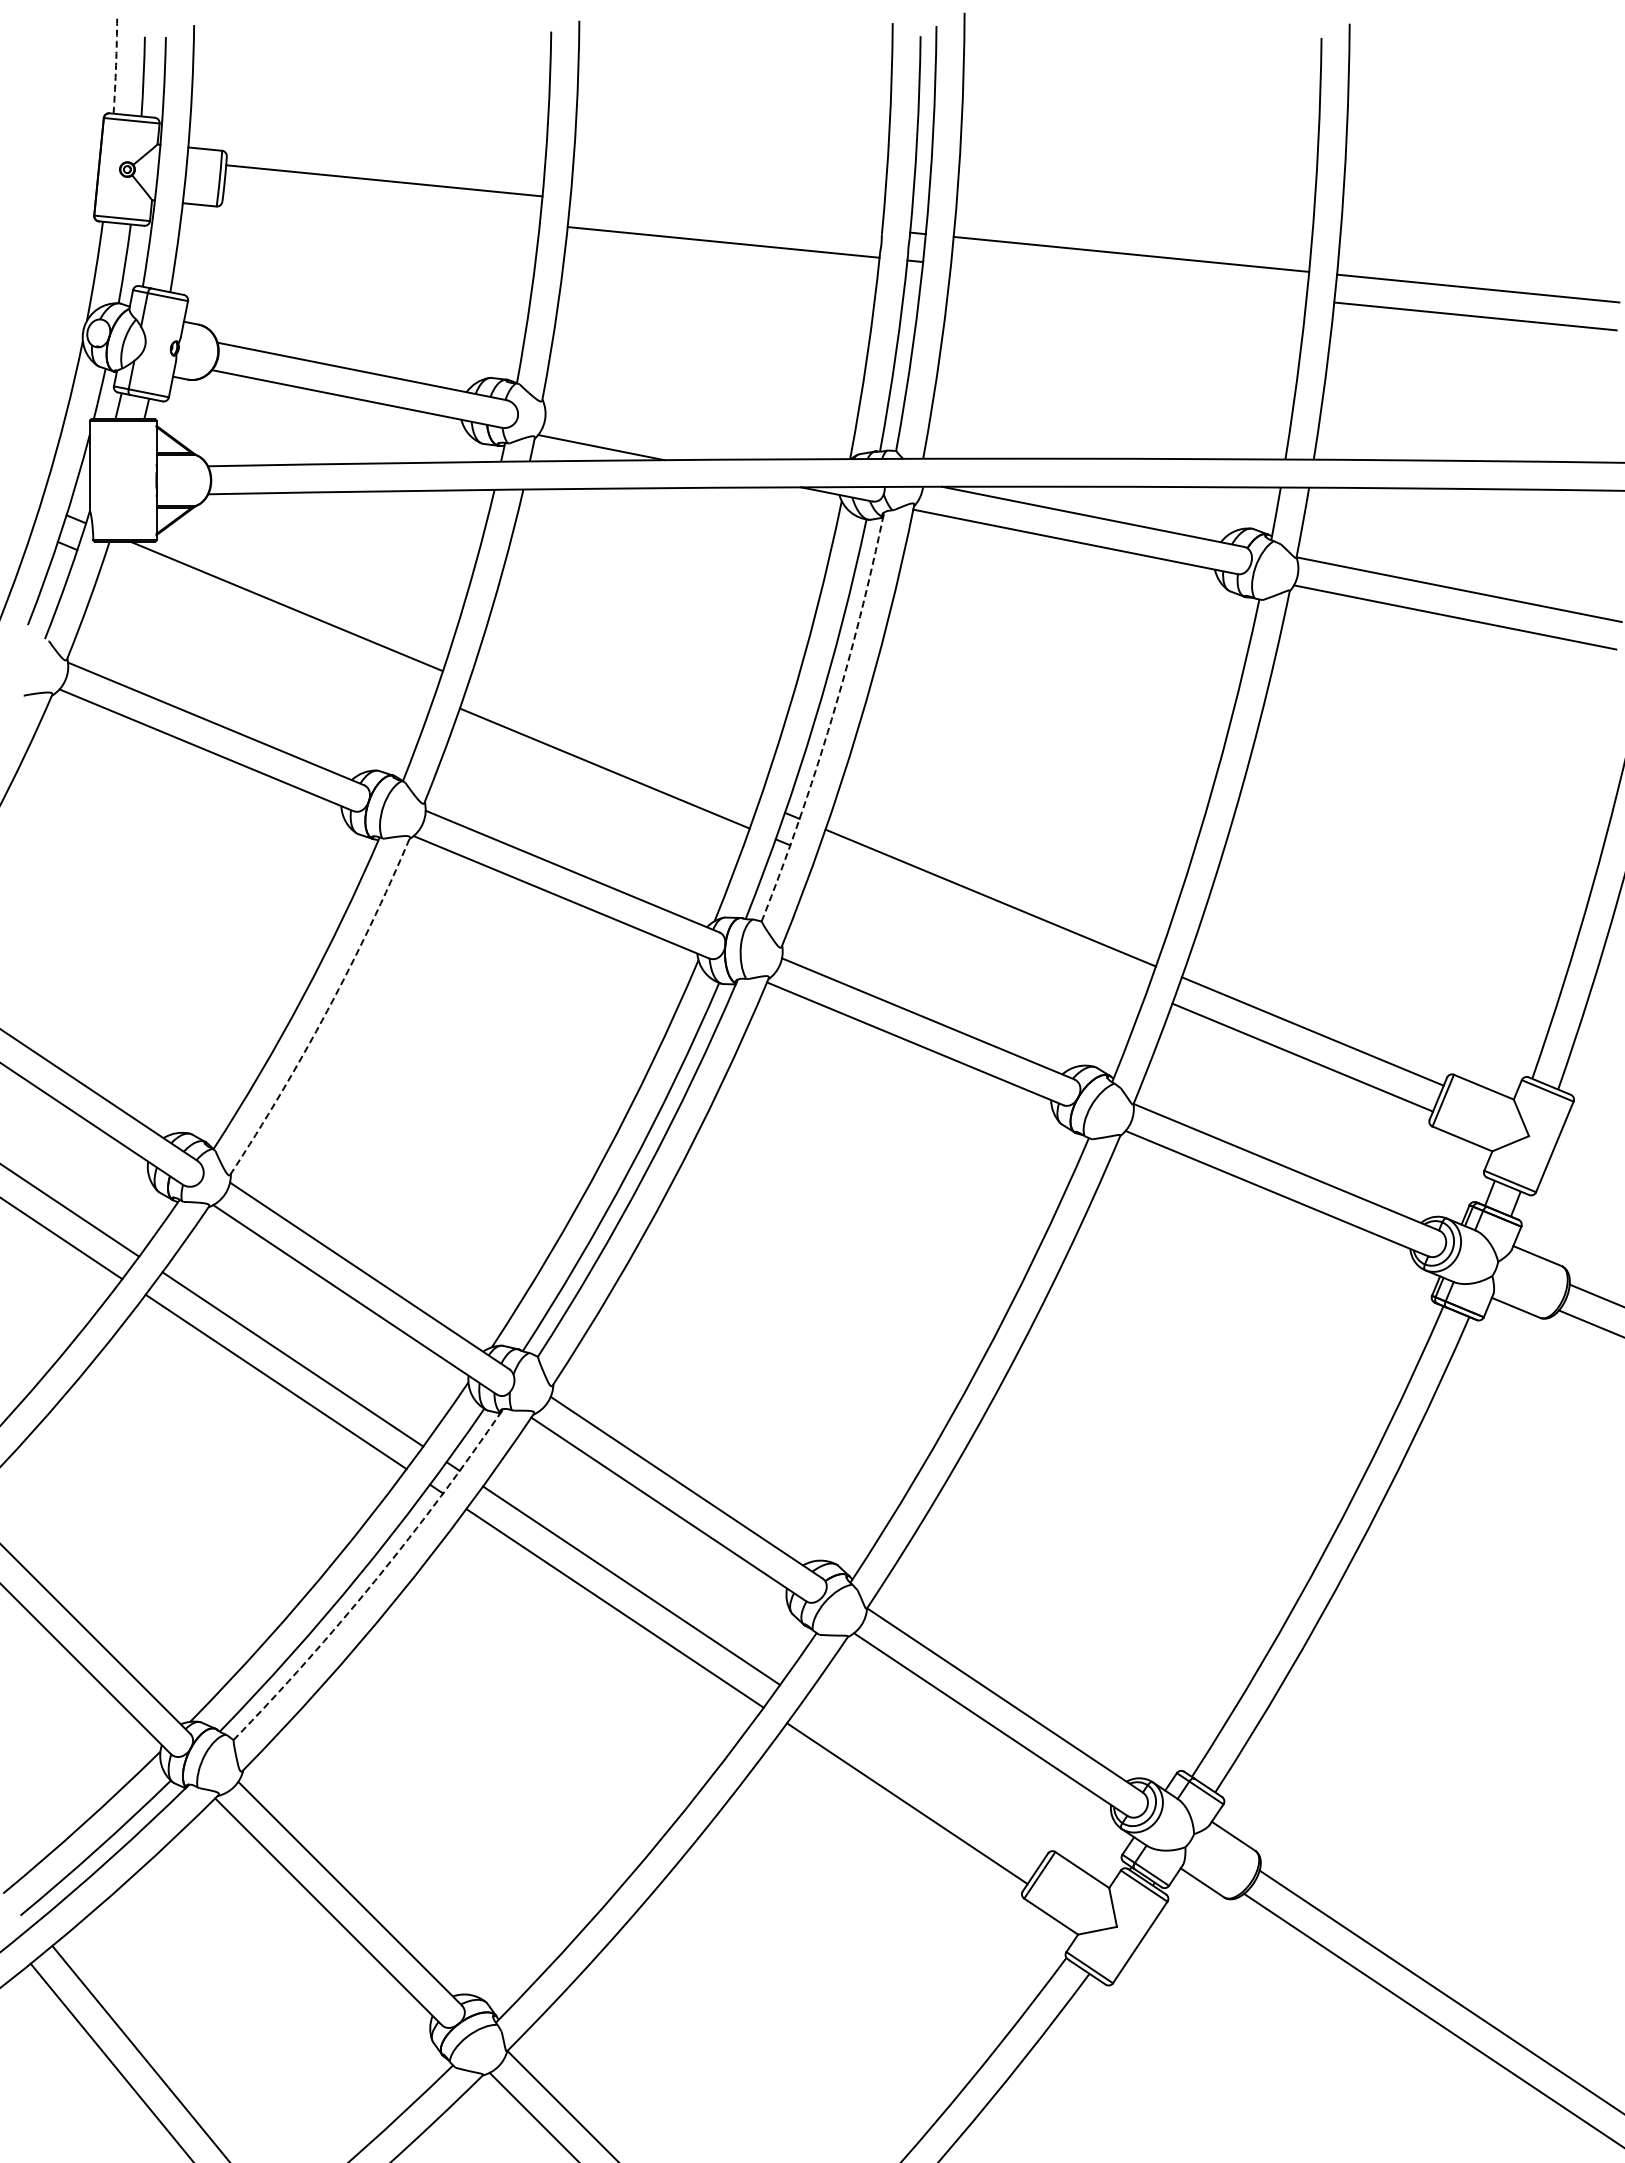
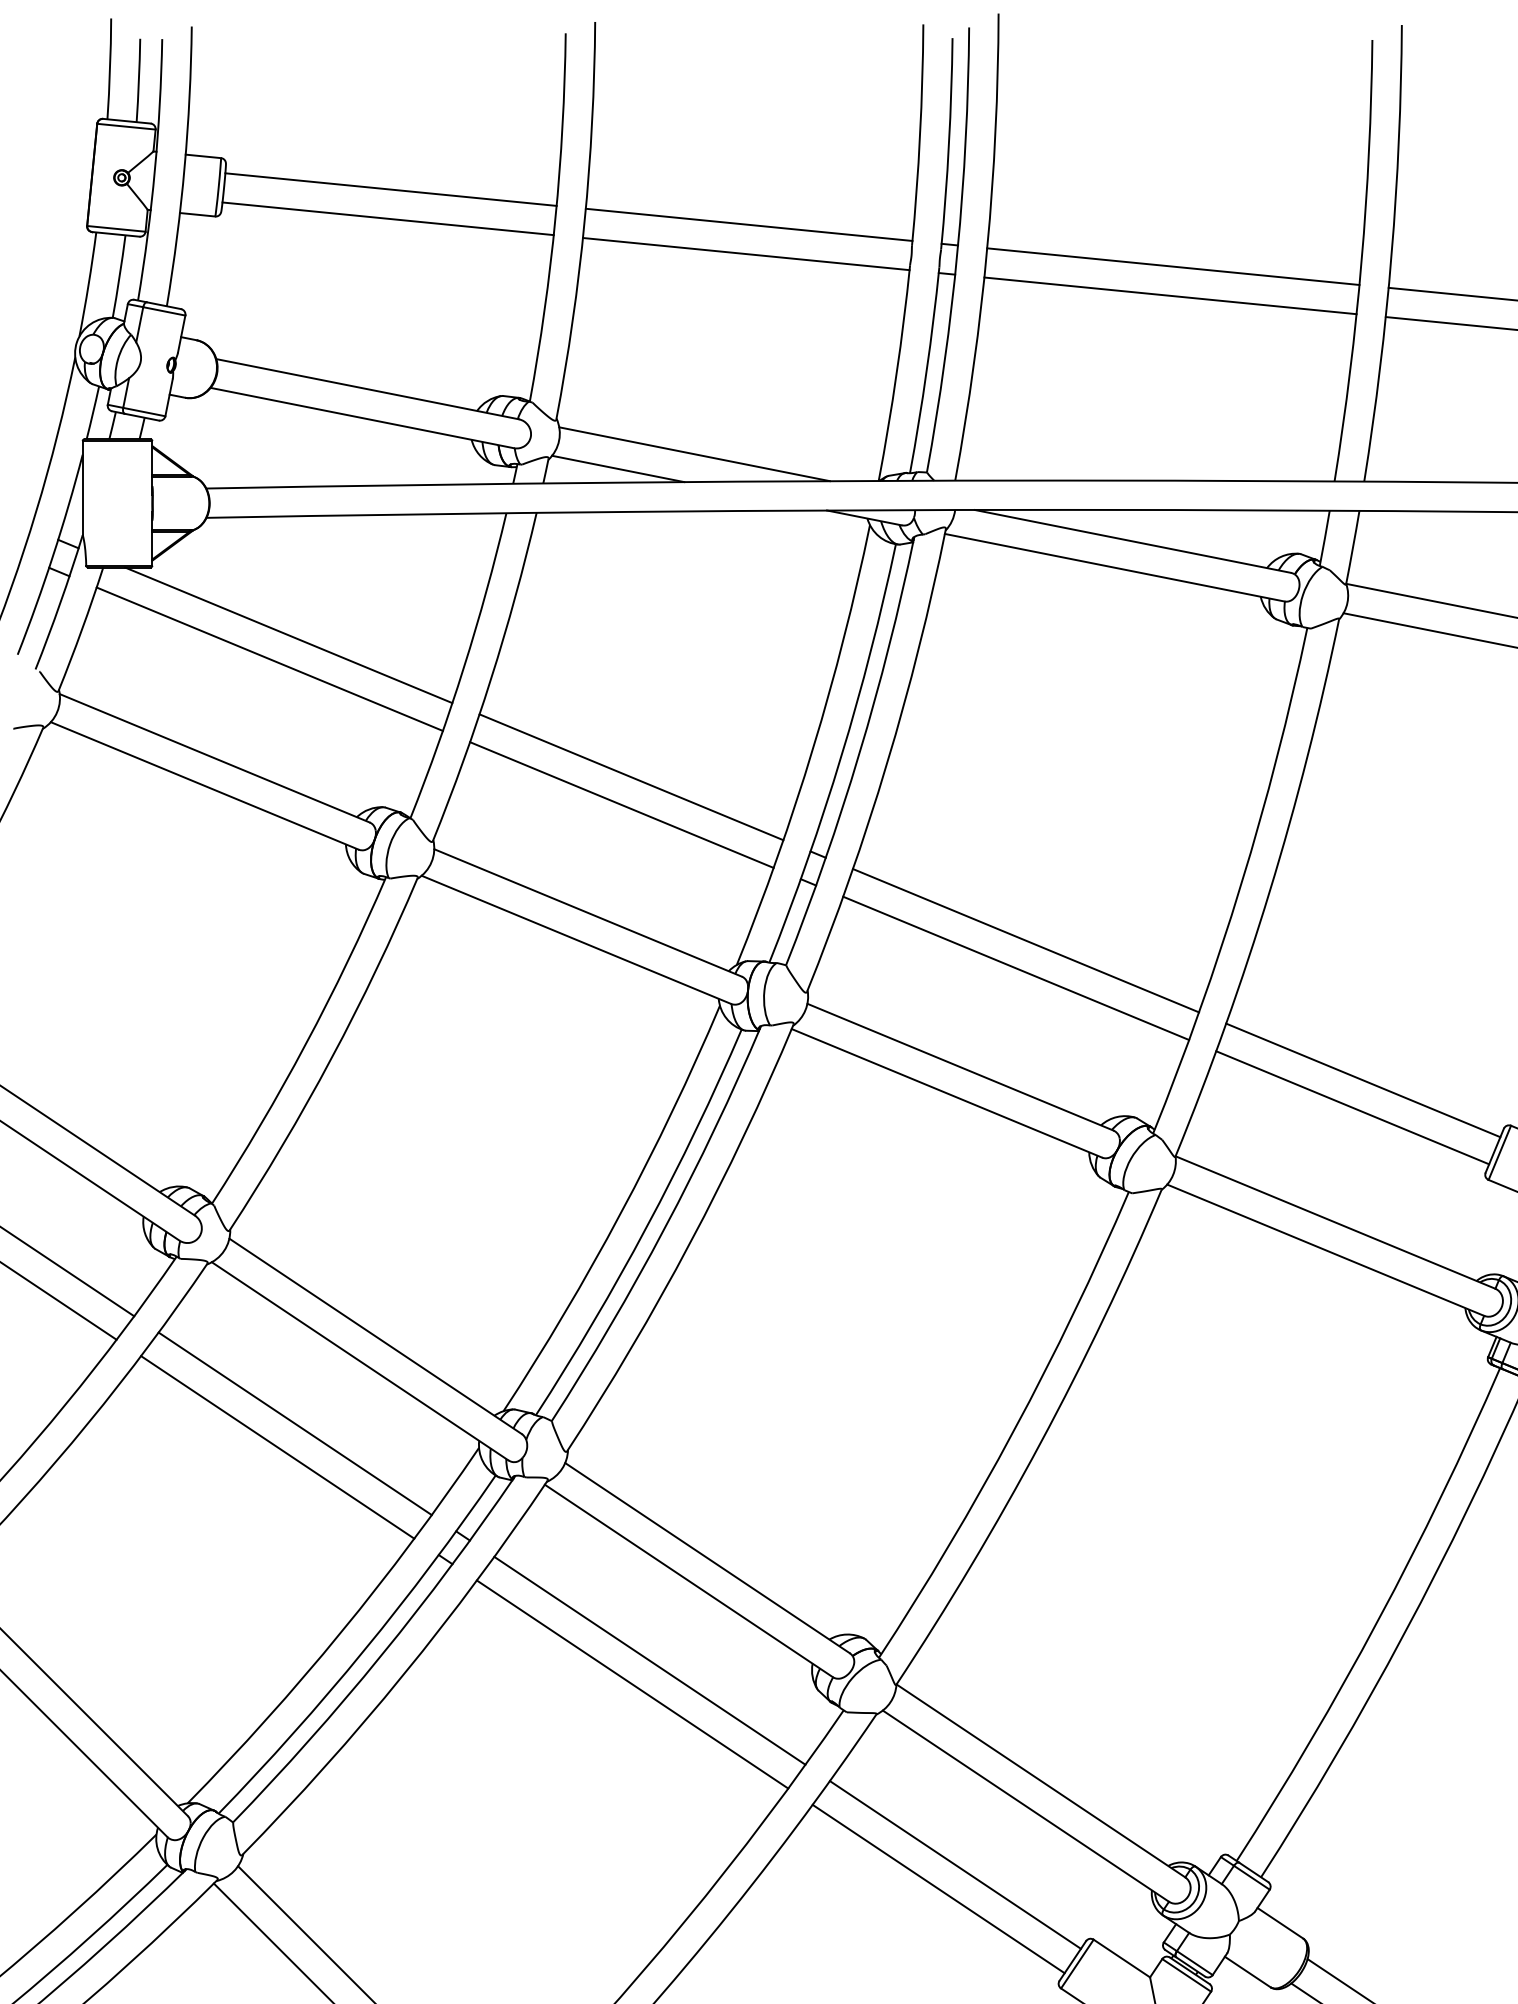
arc: (116, 65) -> (110, 68), dashed -> solid
line: (381, 208) -> (387, 218), added
line: (726, 214) -> (749, 224), added
line: (1128, 281) -> (1170, 295), added
line: (674, 433) -> (694, 454), added
line: (268, 628) -> (269, 658), added
arc: (831, 719) -> (859, 753), dashed -> solid
line: (613, 741) -> (630, 776), added
line: (981, 924) -> (1016, 968), added
arc: (327, 1010) -> (331, 1058), dashed -> solid
arc: (375, 1580) -> (381, 1655), dashed -> solid
line: (923, 1780) -> (955, 1864), added

